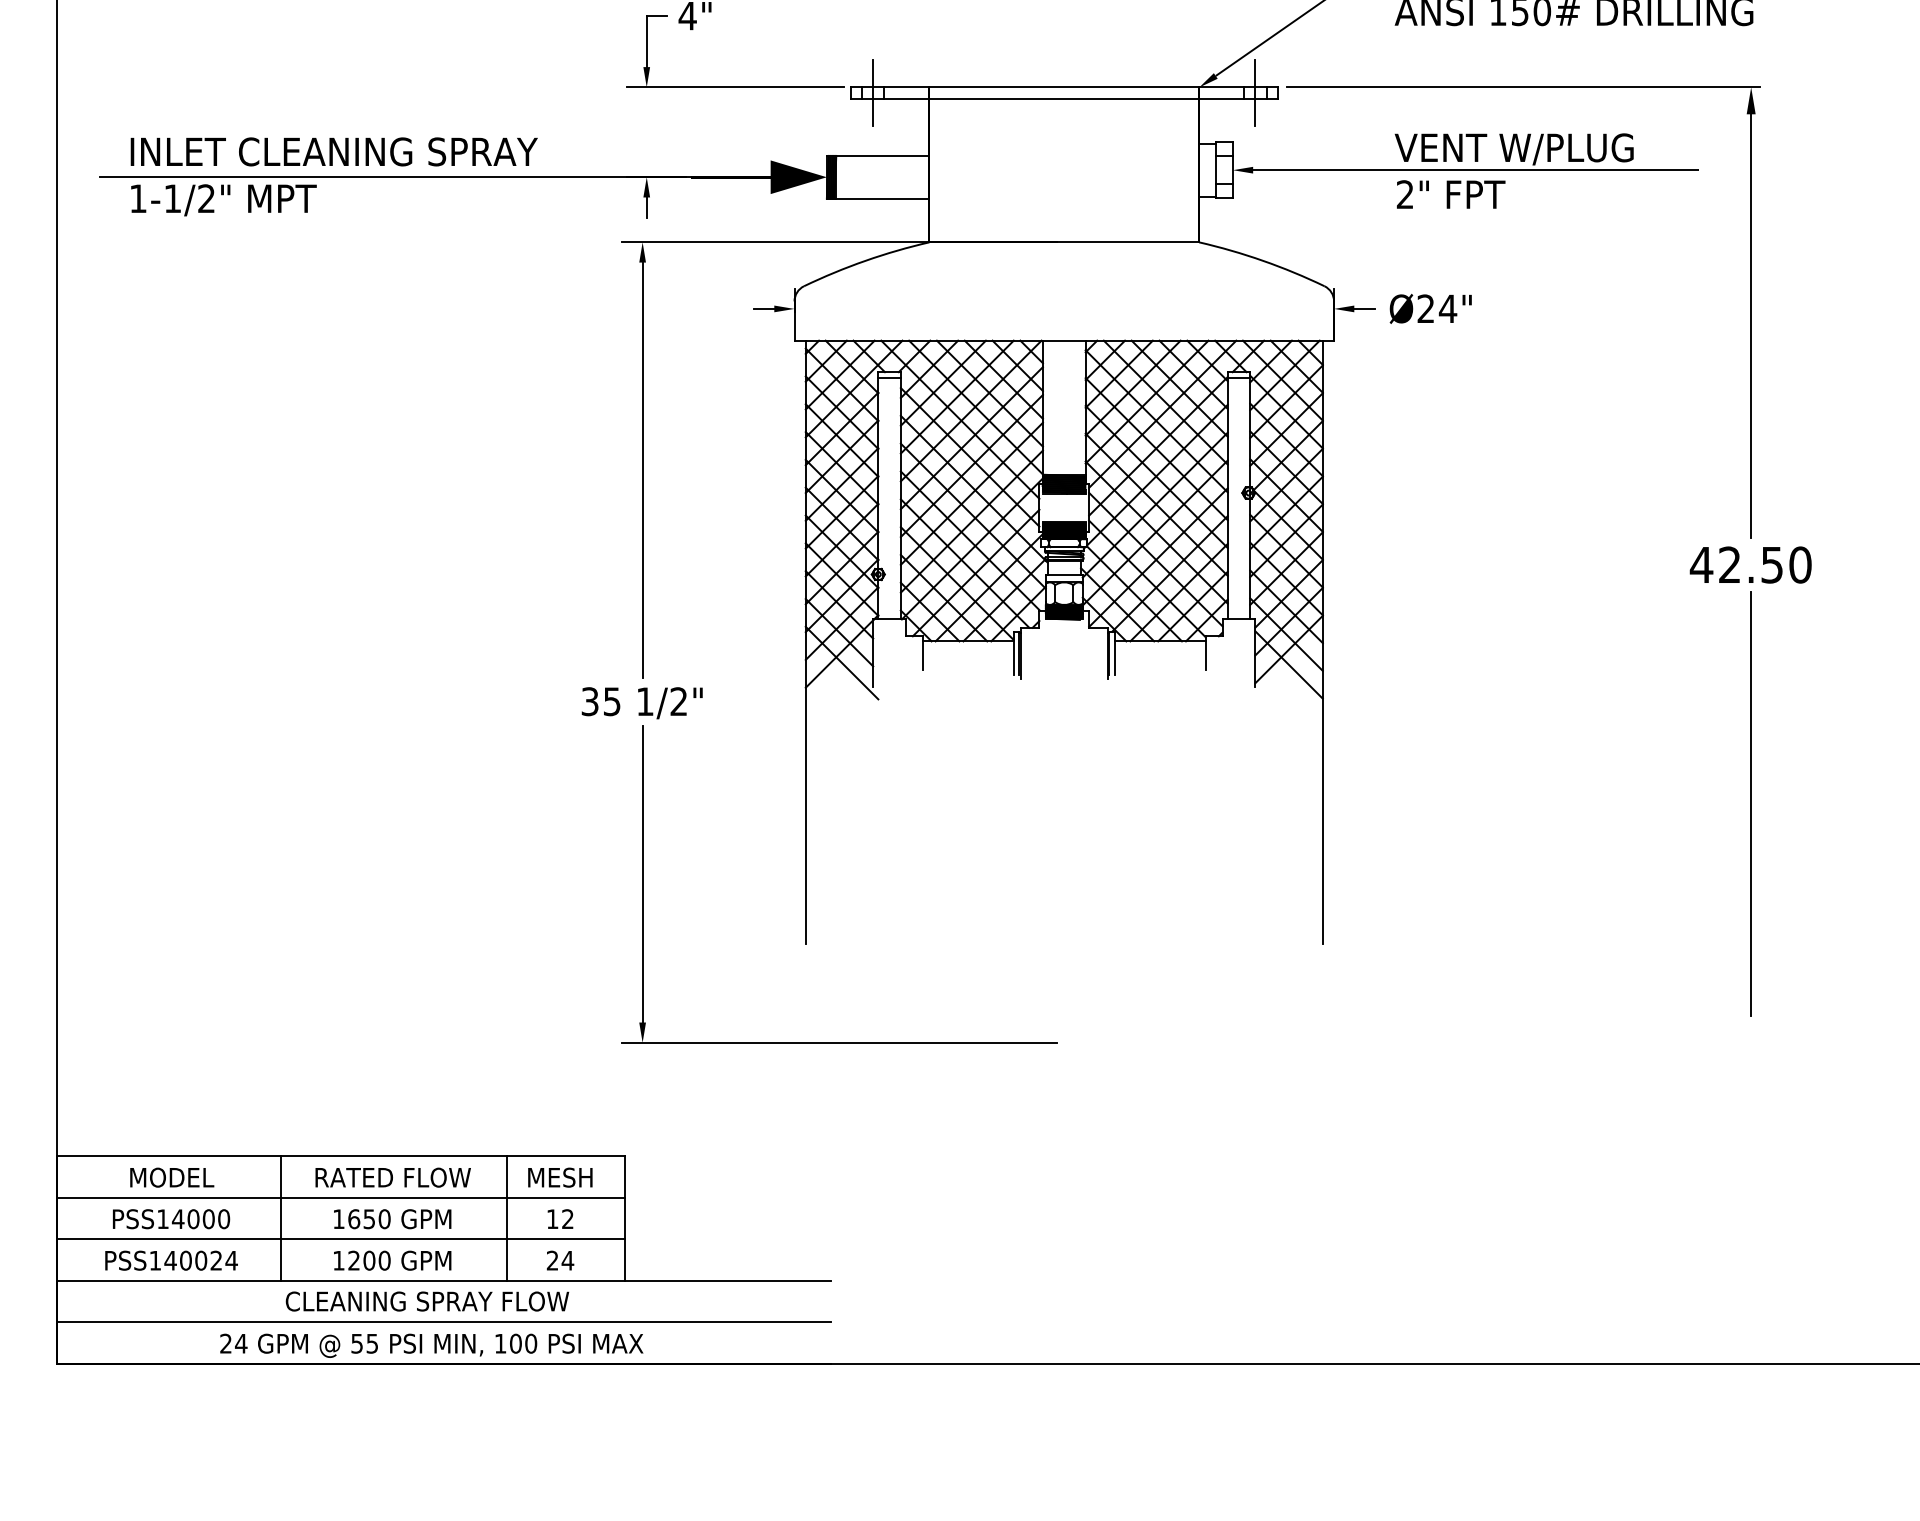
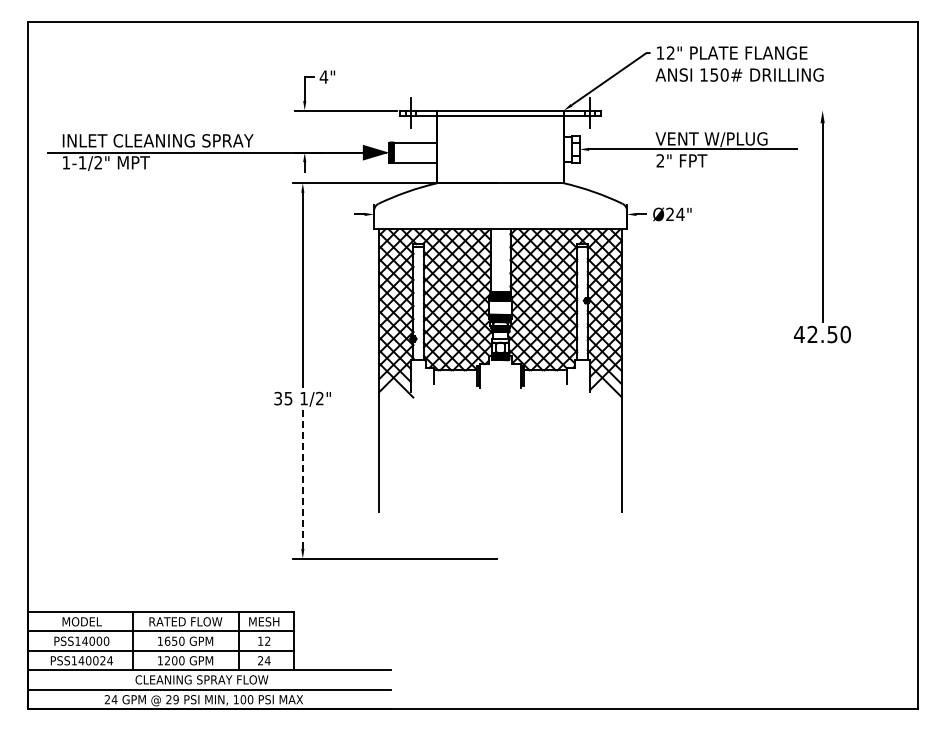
line: (1522, 87) -> (715, 110), removed
line: (1750, 803) -> (822, 446), removed
line: (641, 874) -> (302, 479), solid -> dashed
text: (364, 1343) -> (172, 699), 55 -> 29

